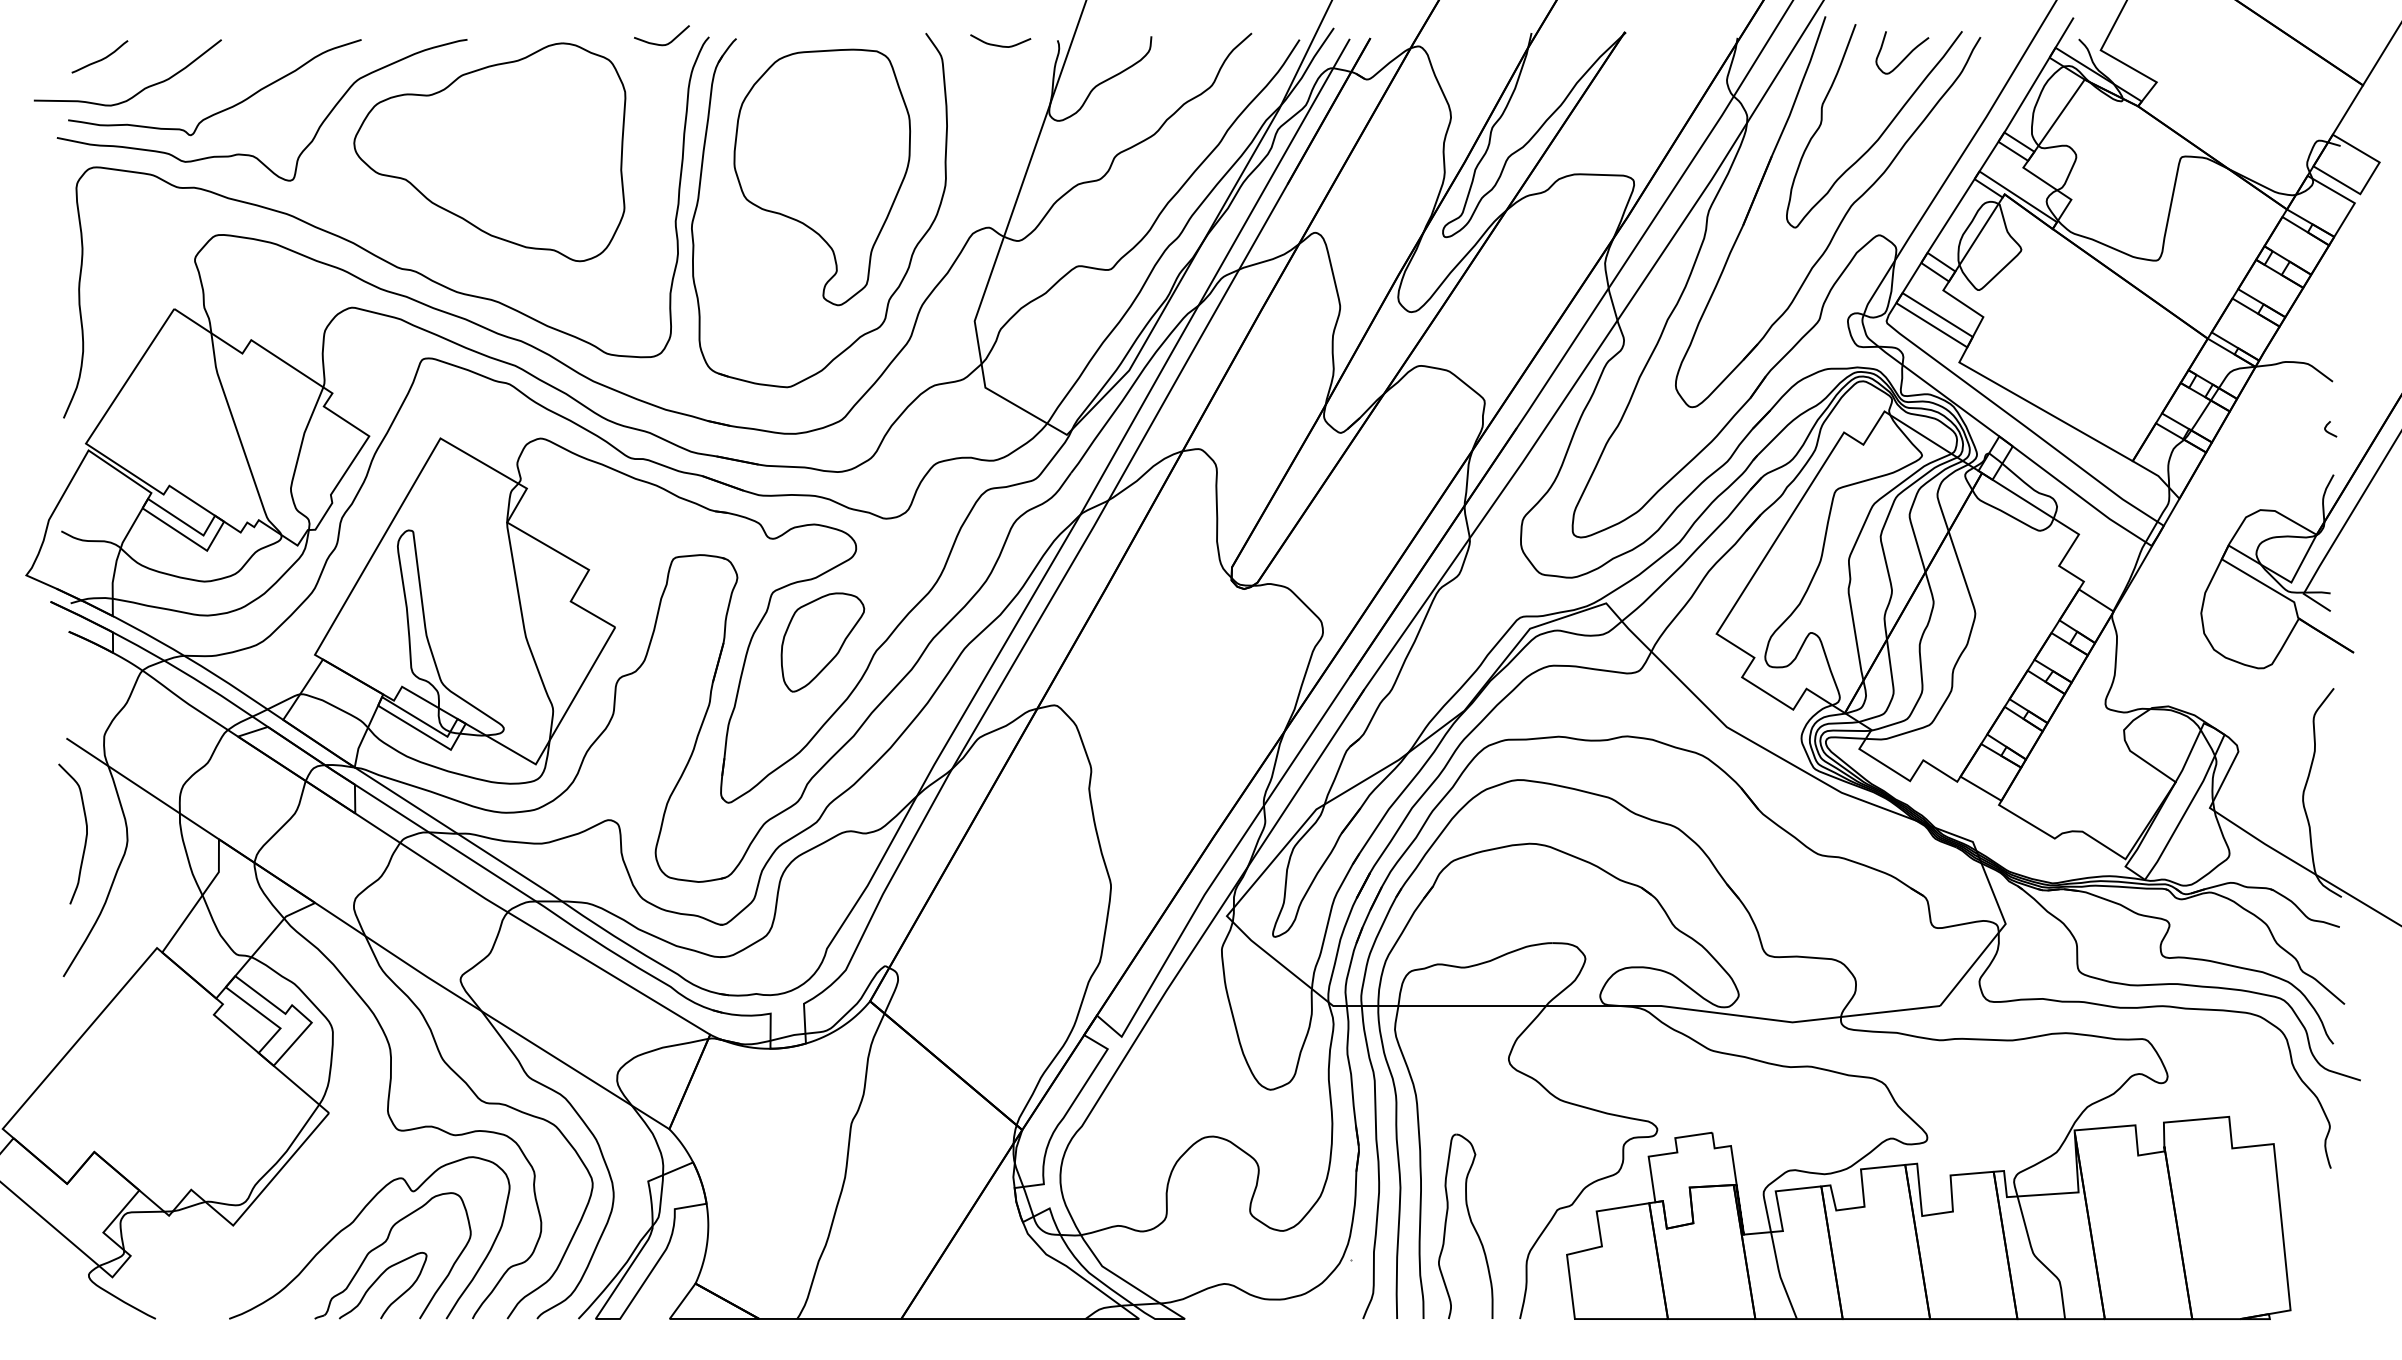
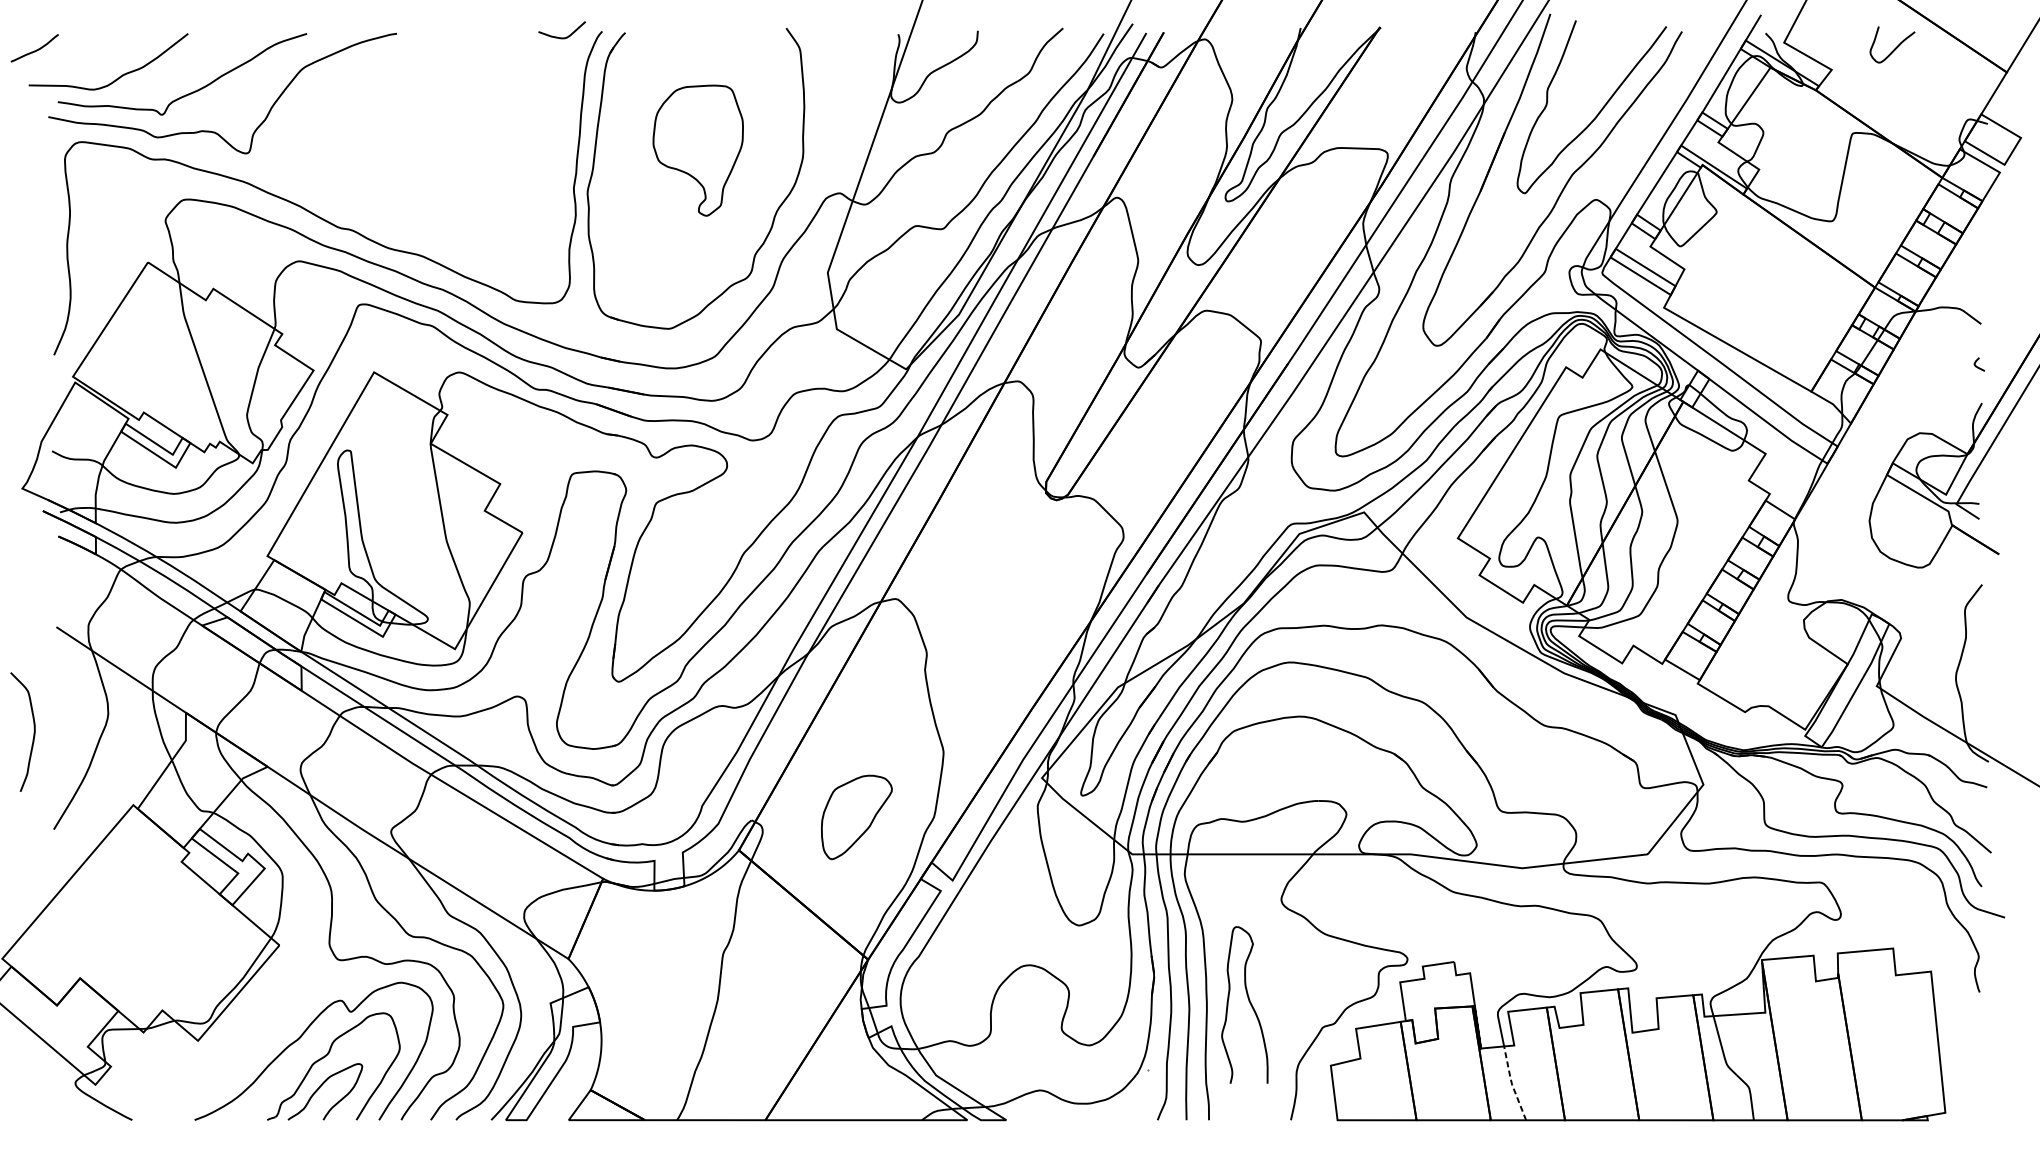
curve: (997, 44) -> (847, 37), removed
curve: (1906, 55) -> (1896, 47), moved
curve: (101, 58) -> (36, 49), moved
part: (489, 152) -> (415, 129), removed
part: (821, 177) -> (697, 150), size x0.6
part: (822, 642) -> (856, 817), moved
curve: (85, 835) -> (33, 733), moved
part: (1471, 1224) -> (1249, 1003), moved
line: (1780, 1276) -> (1512, 1084), solid -> dashed

